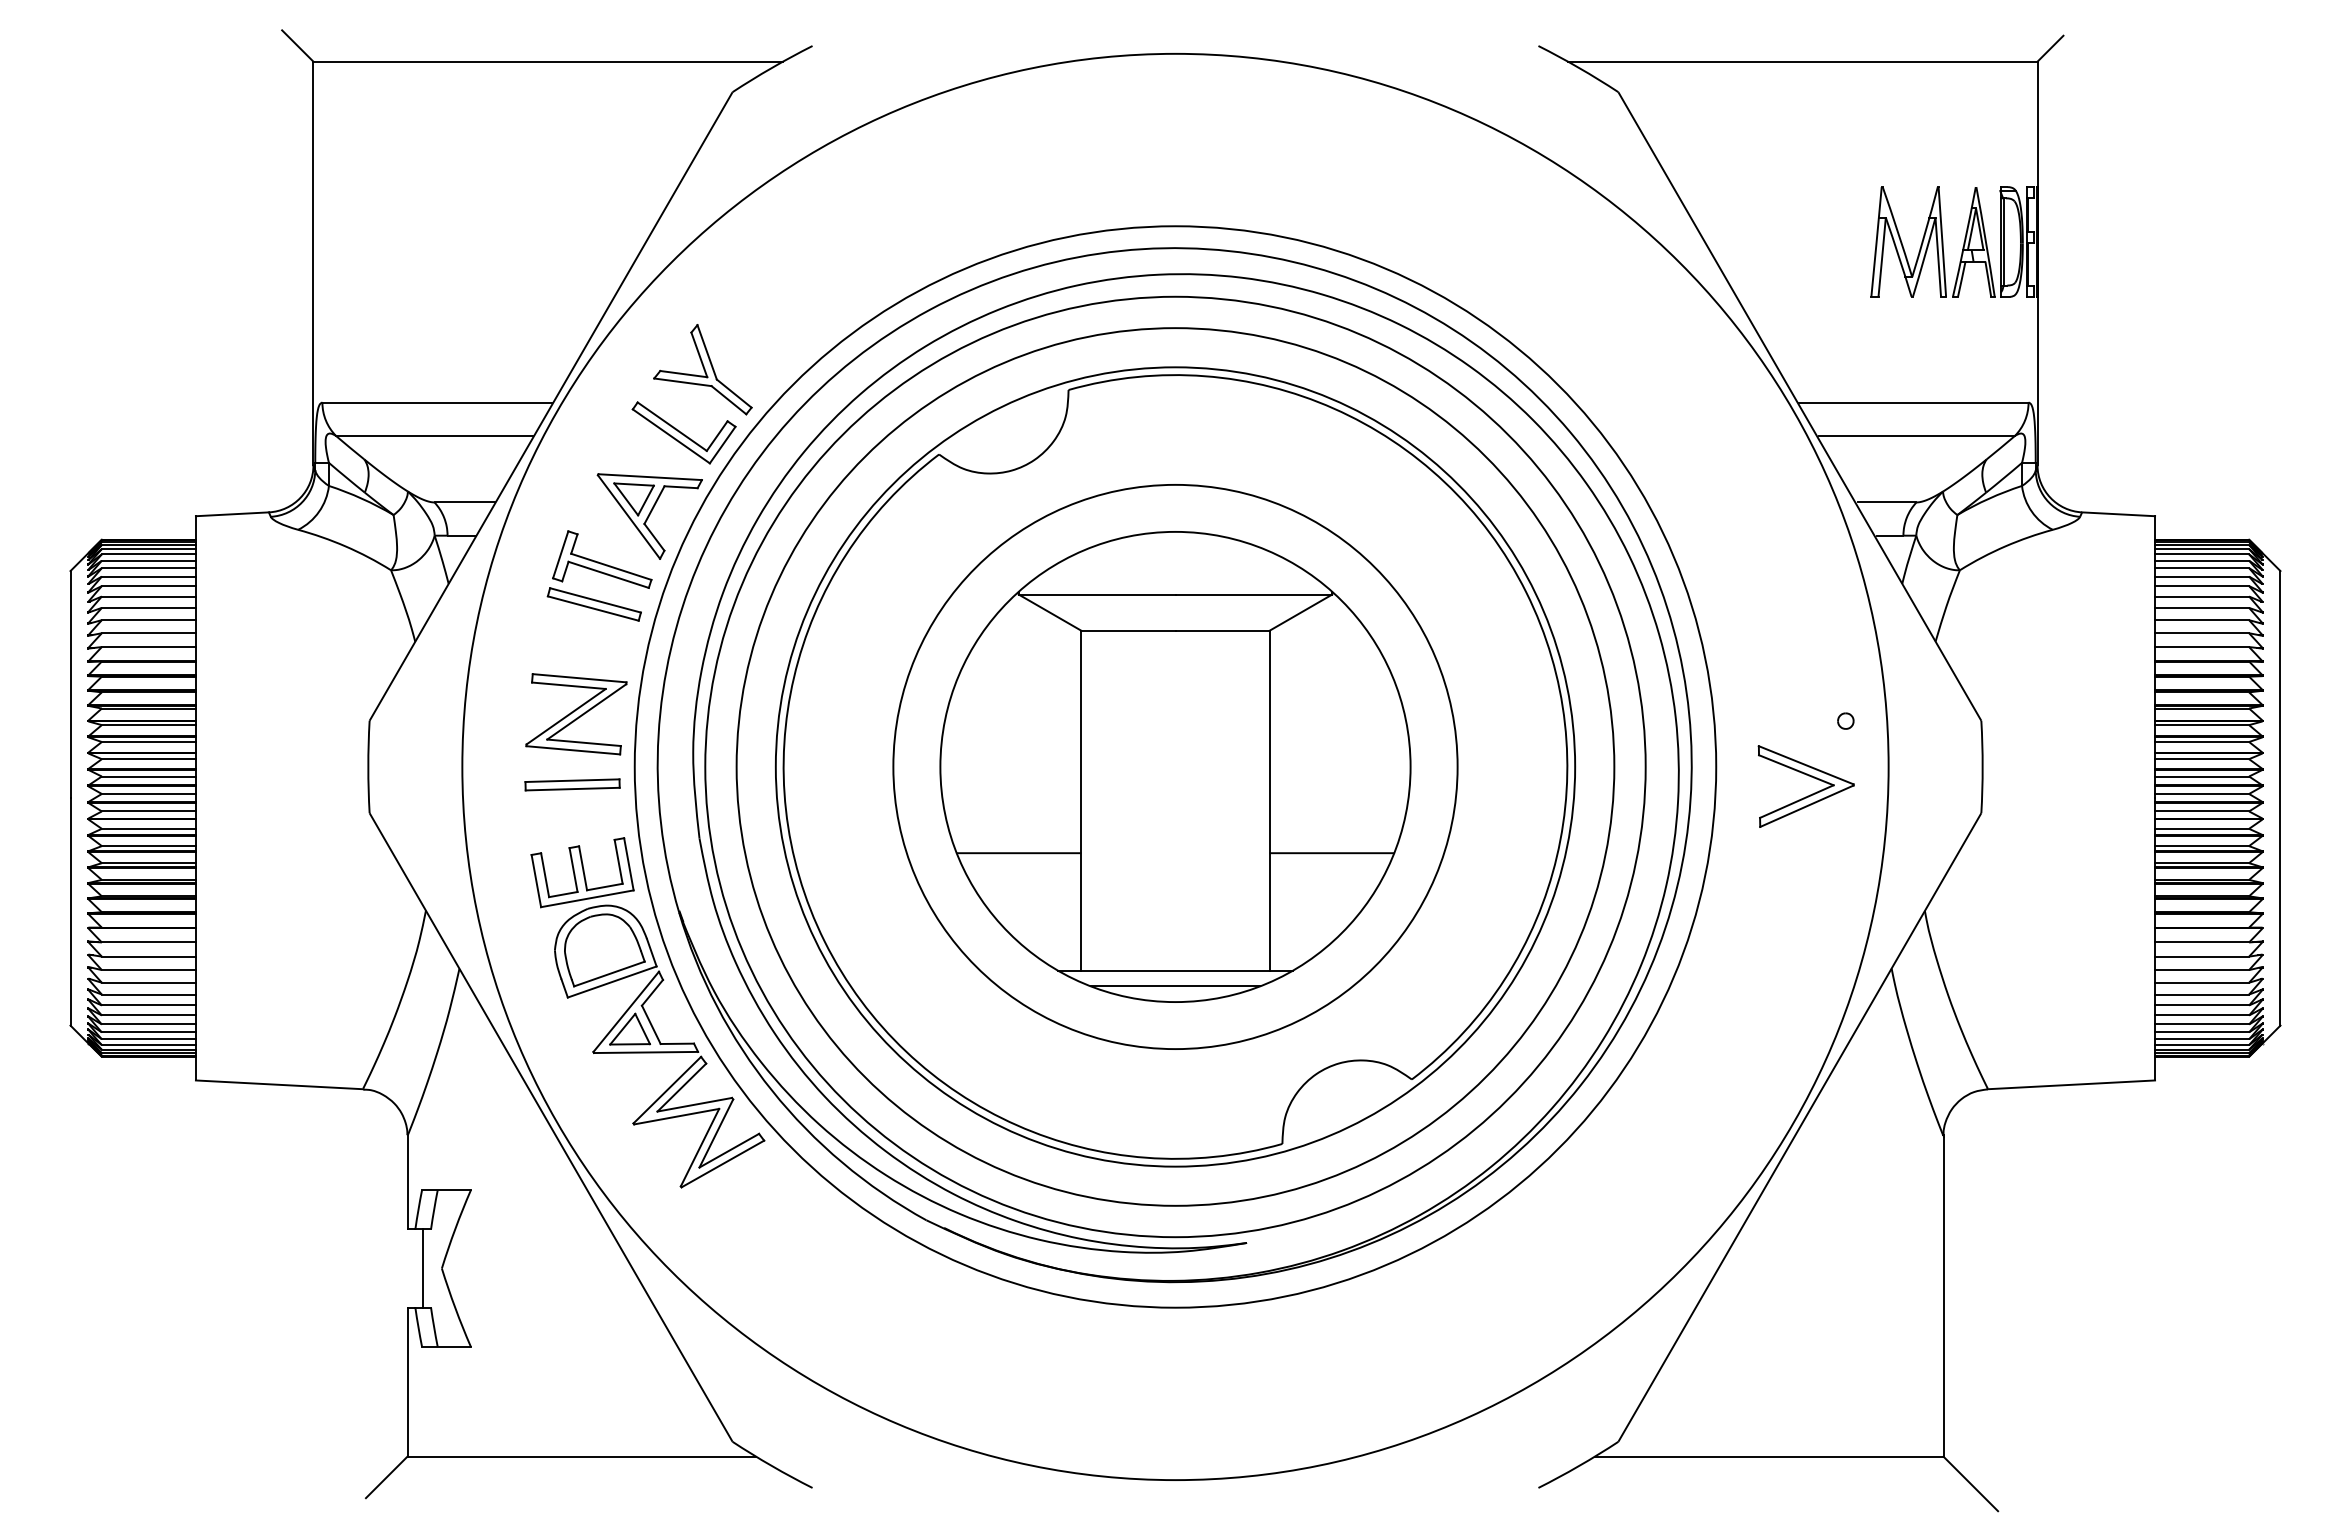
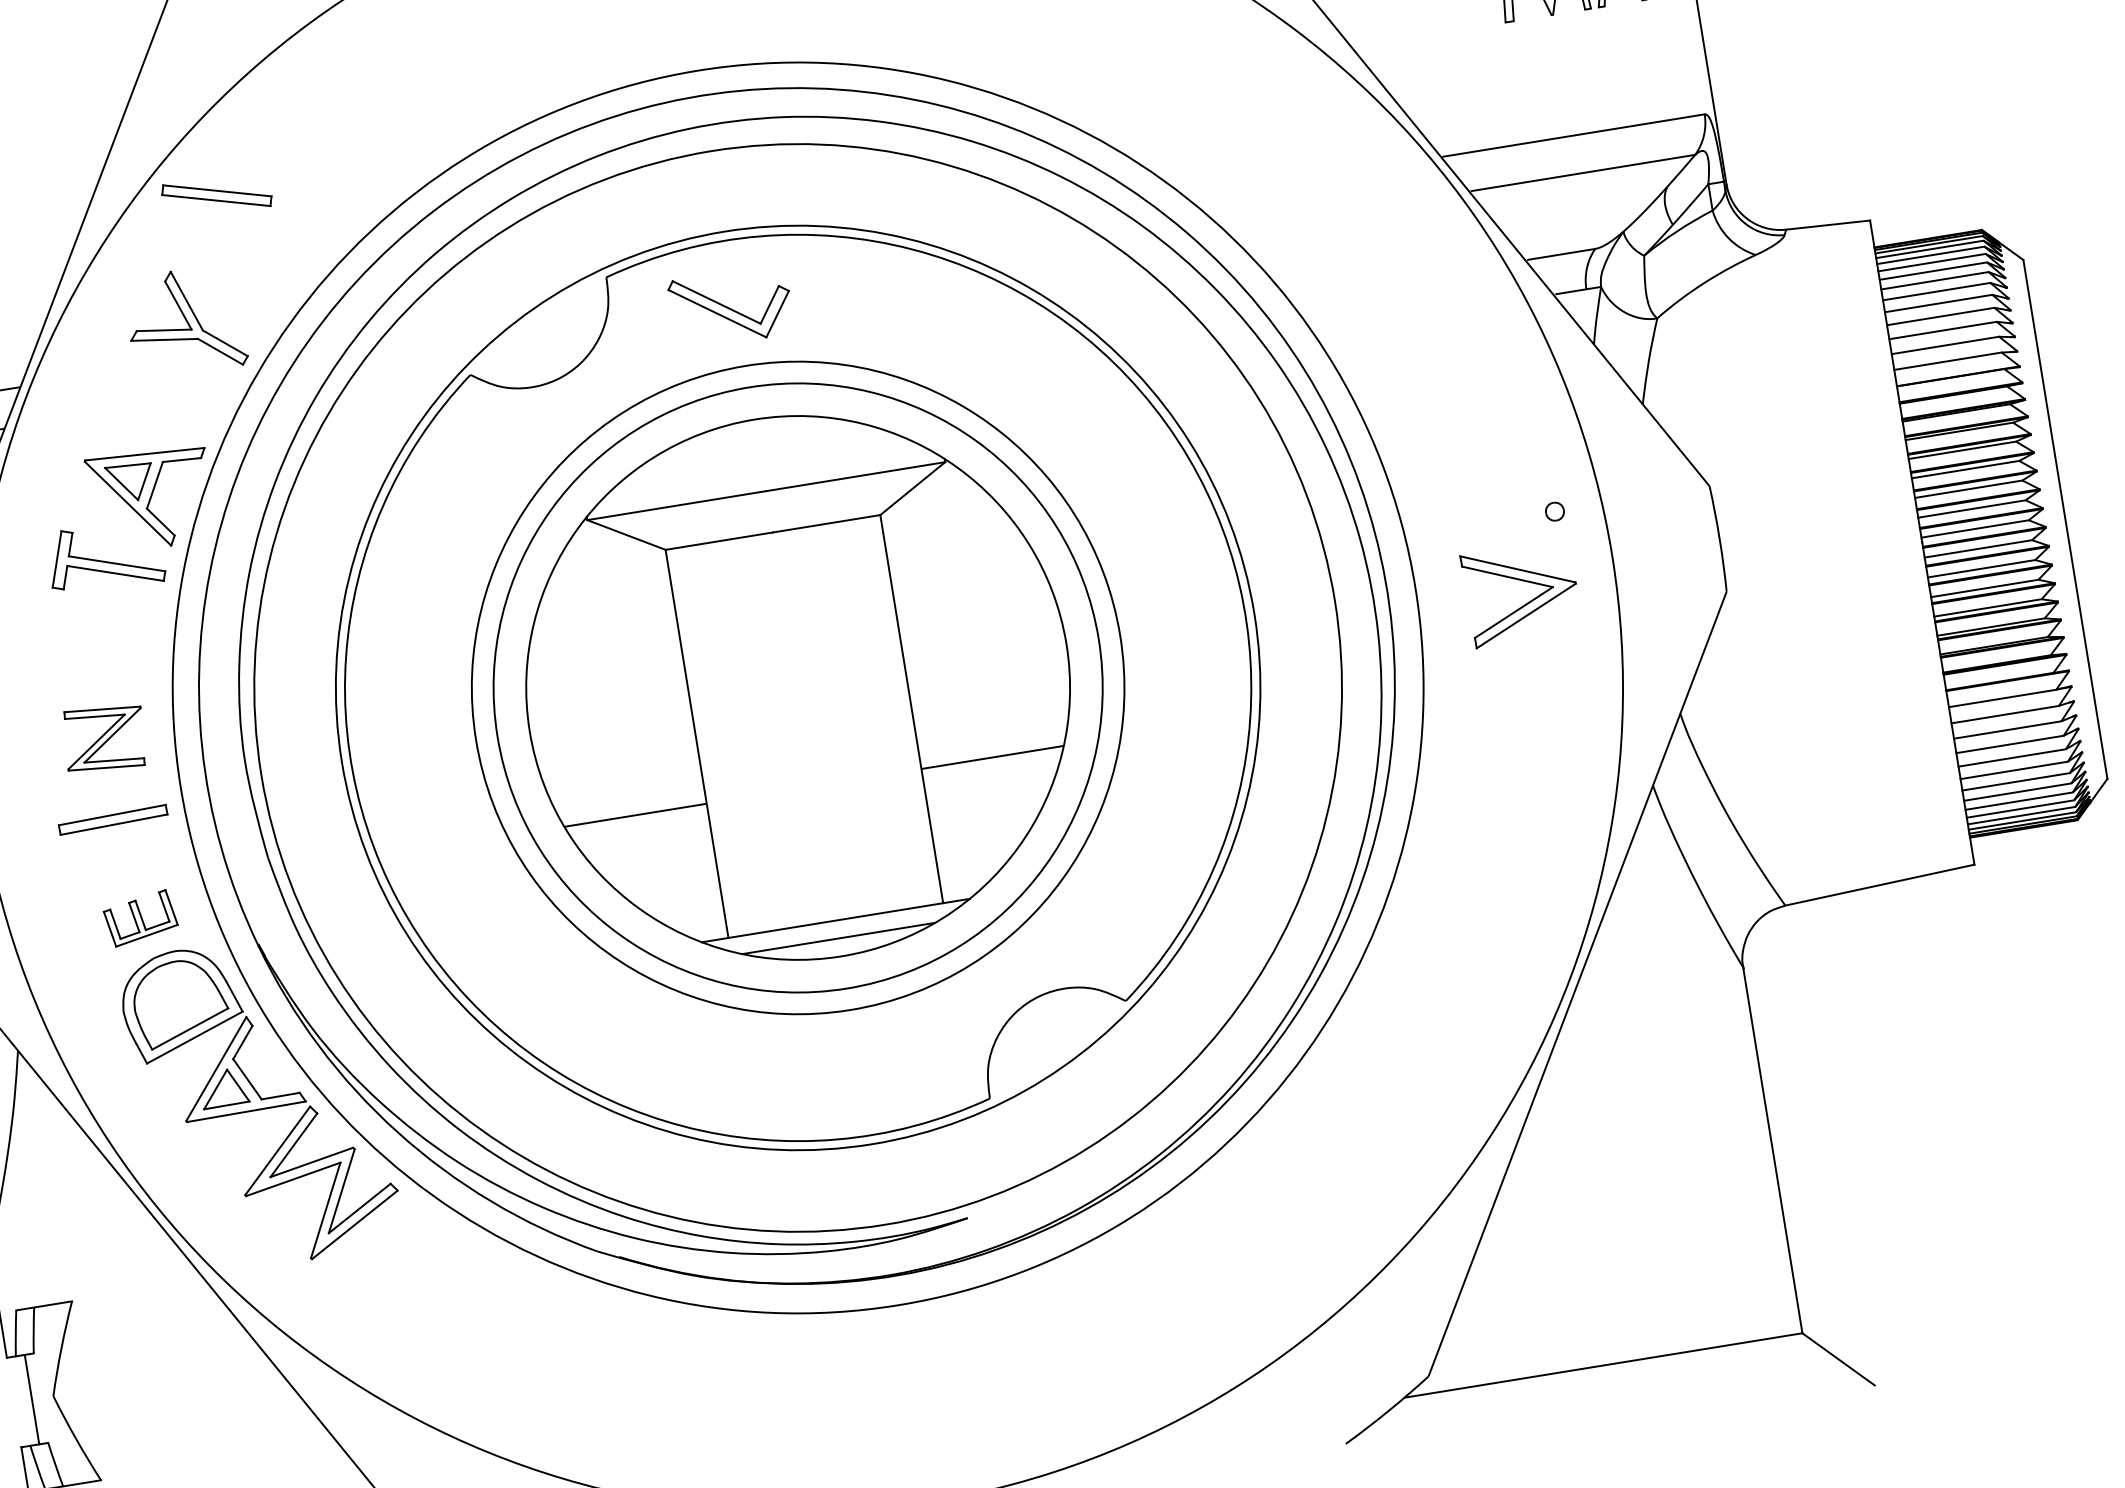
part: (683, 432) -> (730, 307), moved
part: (593, 604) -> (215, 195), moved
part: (576, 714) -> (104, 738), size x0.7
circle: (1175, 766) -> (798, 687), size x0.6
part: (582, 872) -> (140, 918), size x0.6

